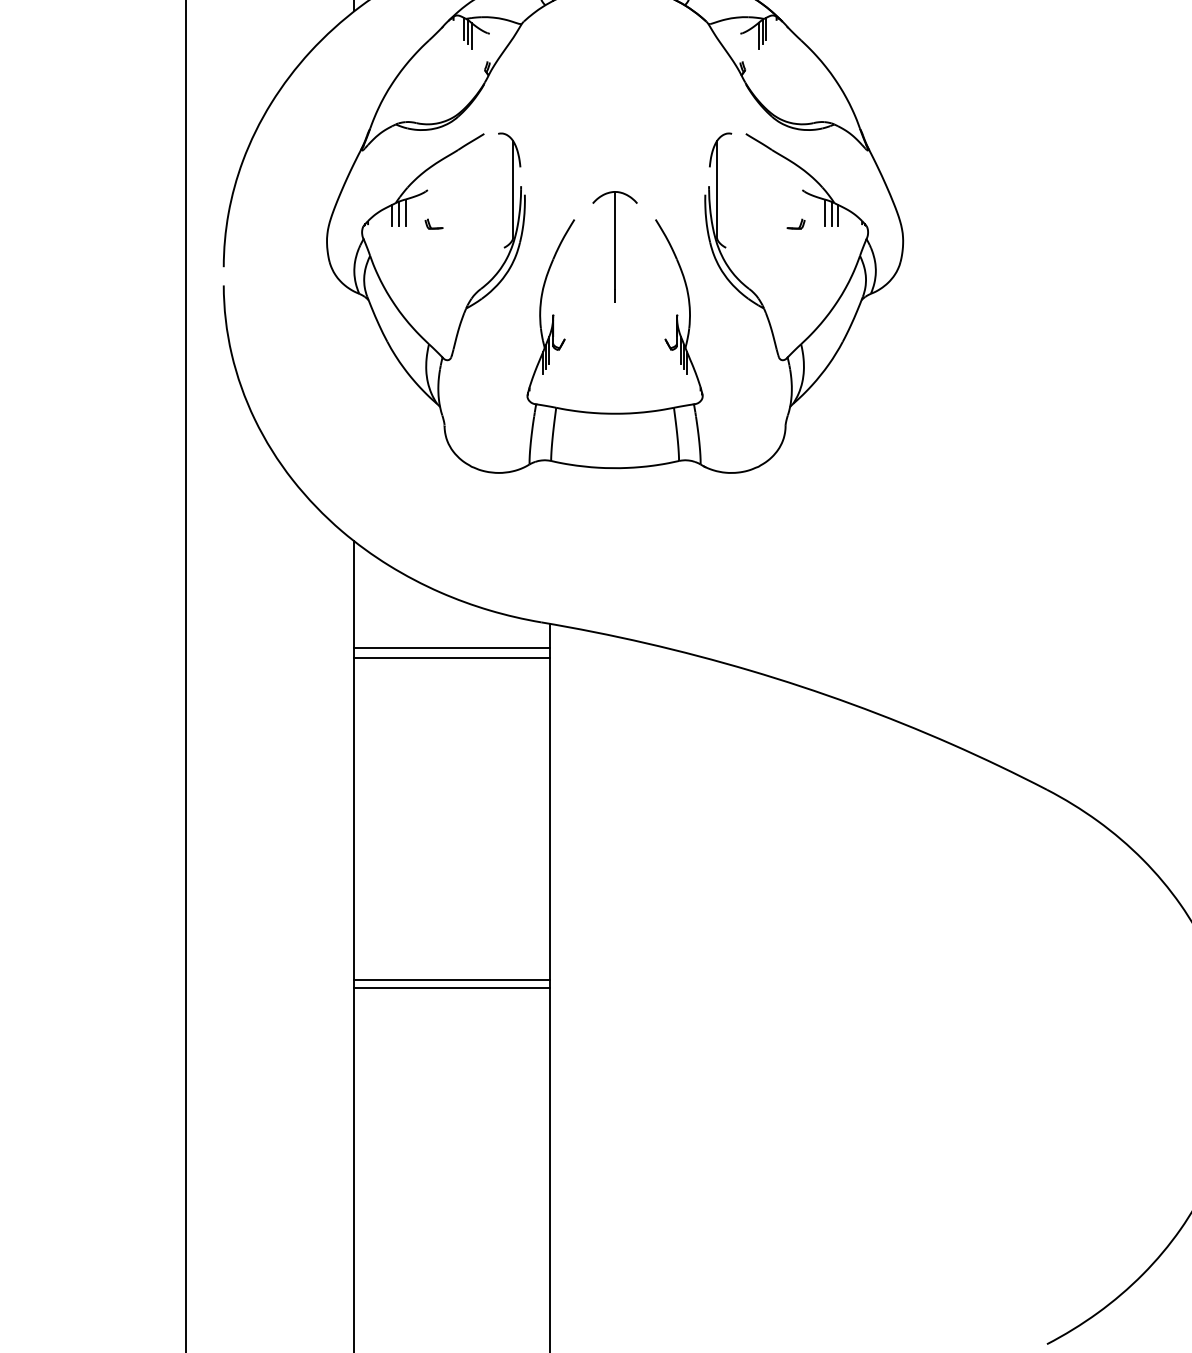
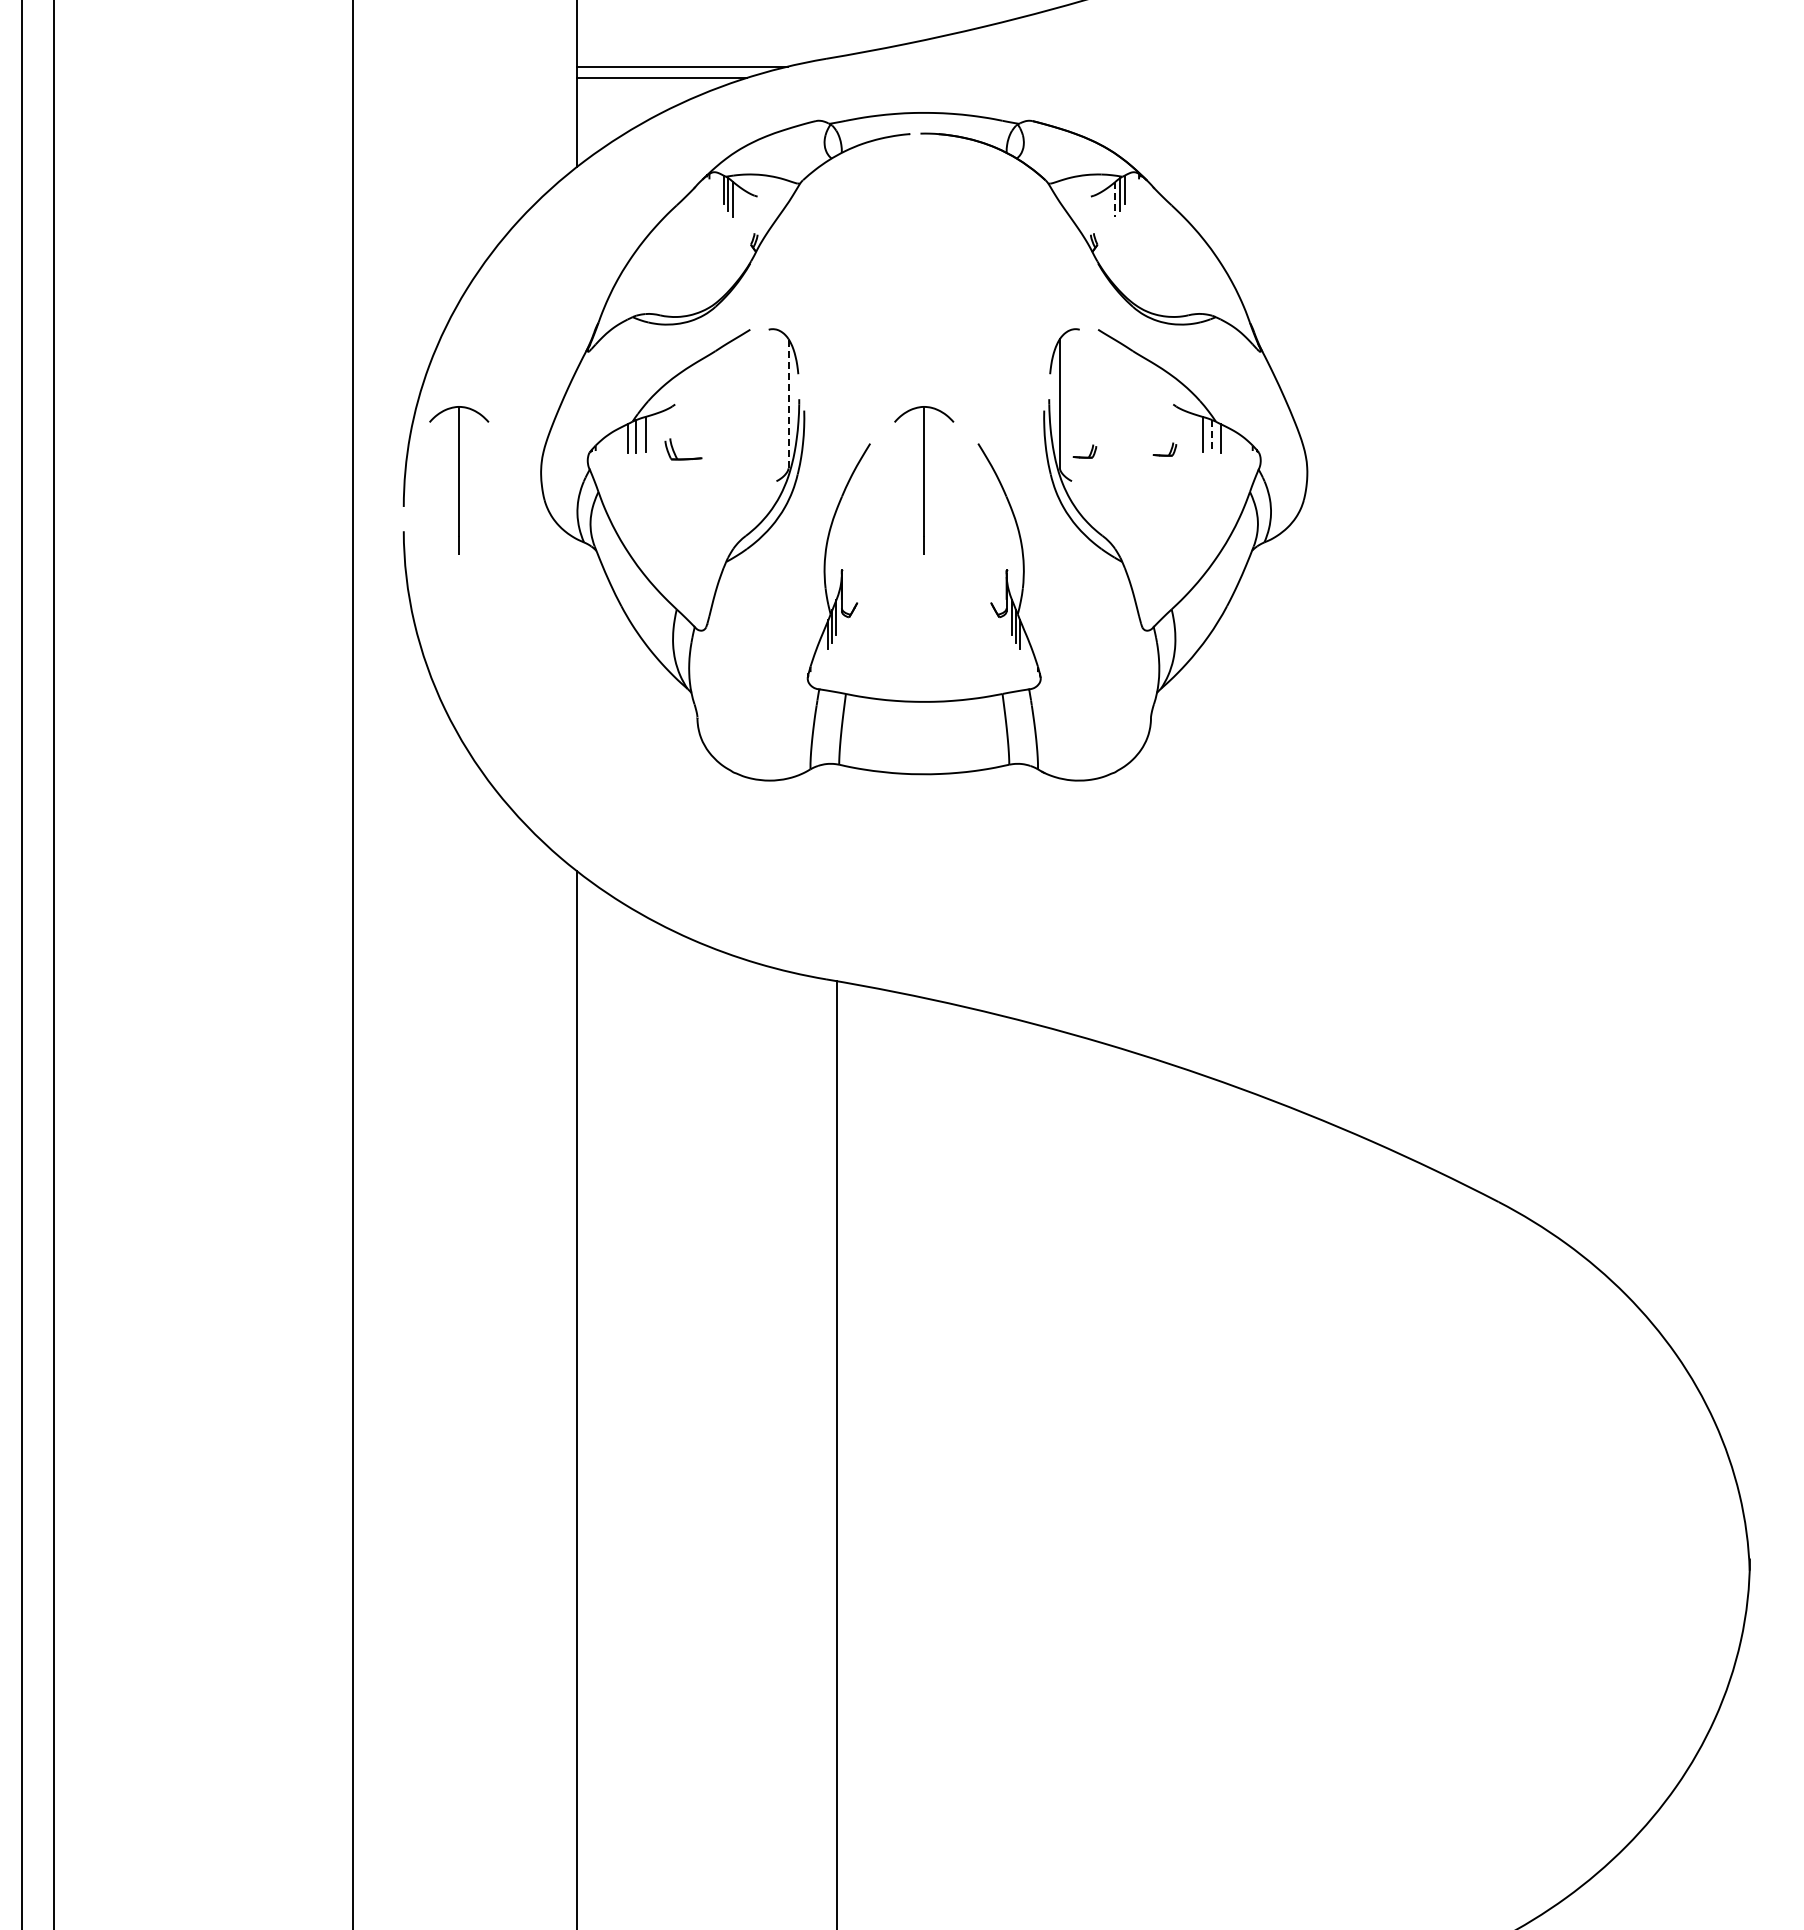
line: (758, 36) -> (1115, 200), solid -> dashed
line: (513, 189) -> (788, 403), solid -> dashed
line: (831, 214) -> (1212, 436), solid -> dashed
part: (434, 223) -> (683, 449), size x1.6
part: (735, 225) -> (1084, 451), added
part: (265, 247) -> (459, 480), added
line: (452, 648) -> (707, 1013), removed
line: (452, 657) -> (707, 1026), removed
line: (452, 979) -> (707, 1454), removed
line: (452, 987) -> (707, 1465), removed

